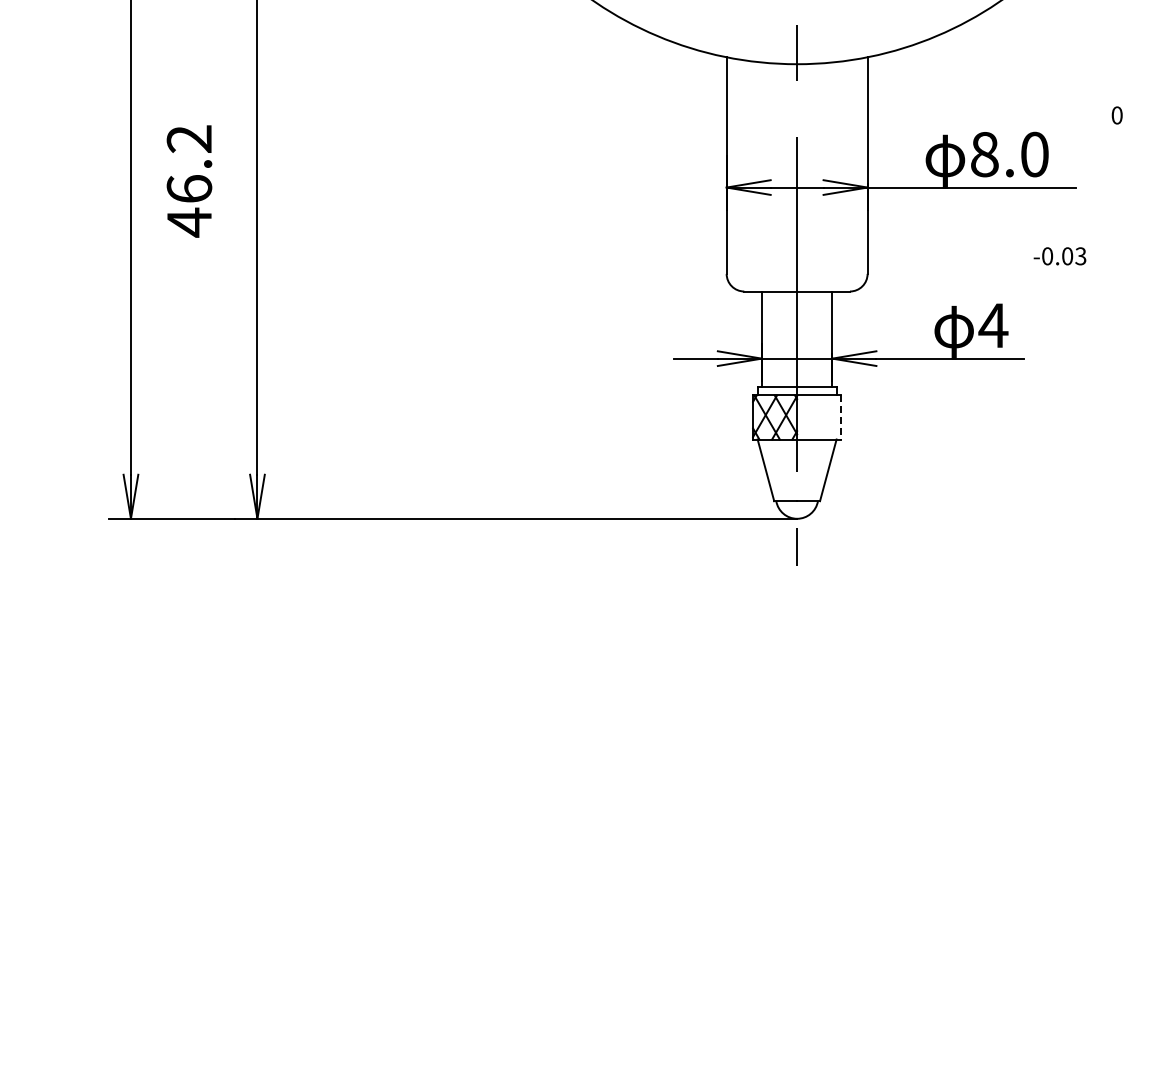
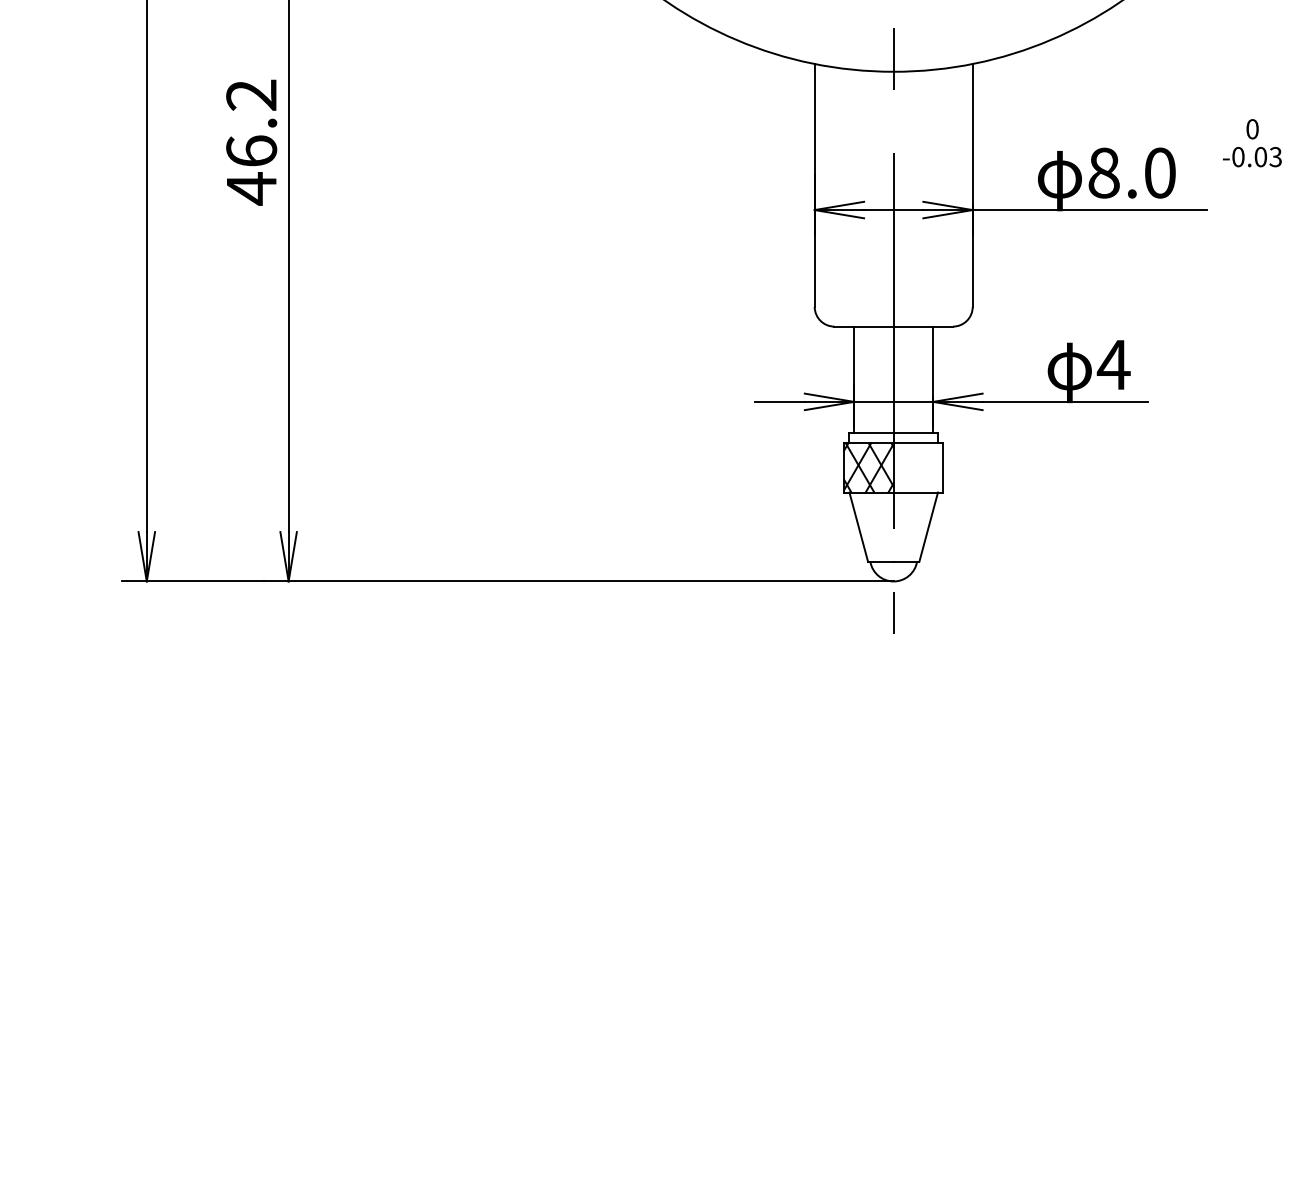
text: (189, 181) -> (251, 142), moved
text: (1059, 256) -> (1251, 157), moved
line: (841, 417) -> (943, 467), dashed -> solid

